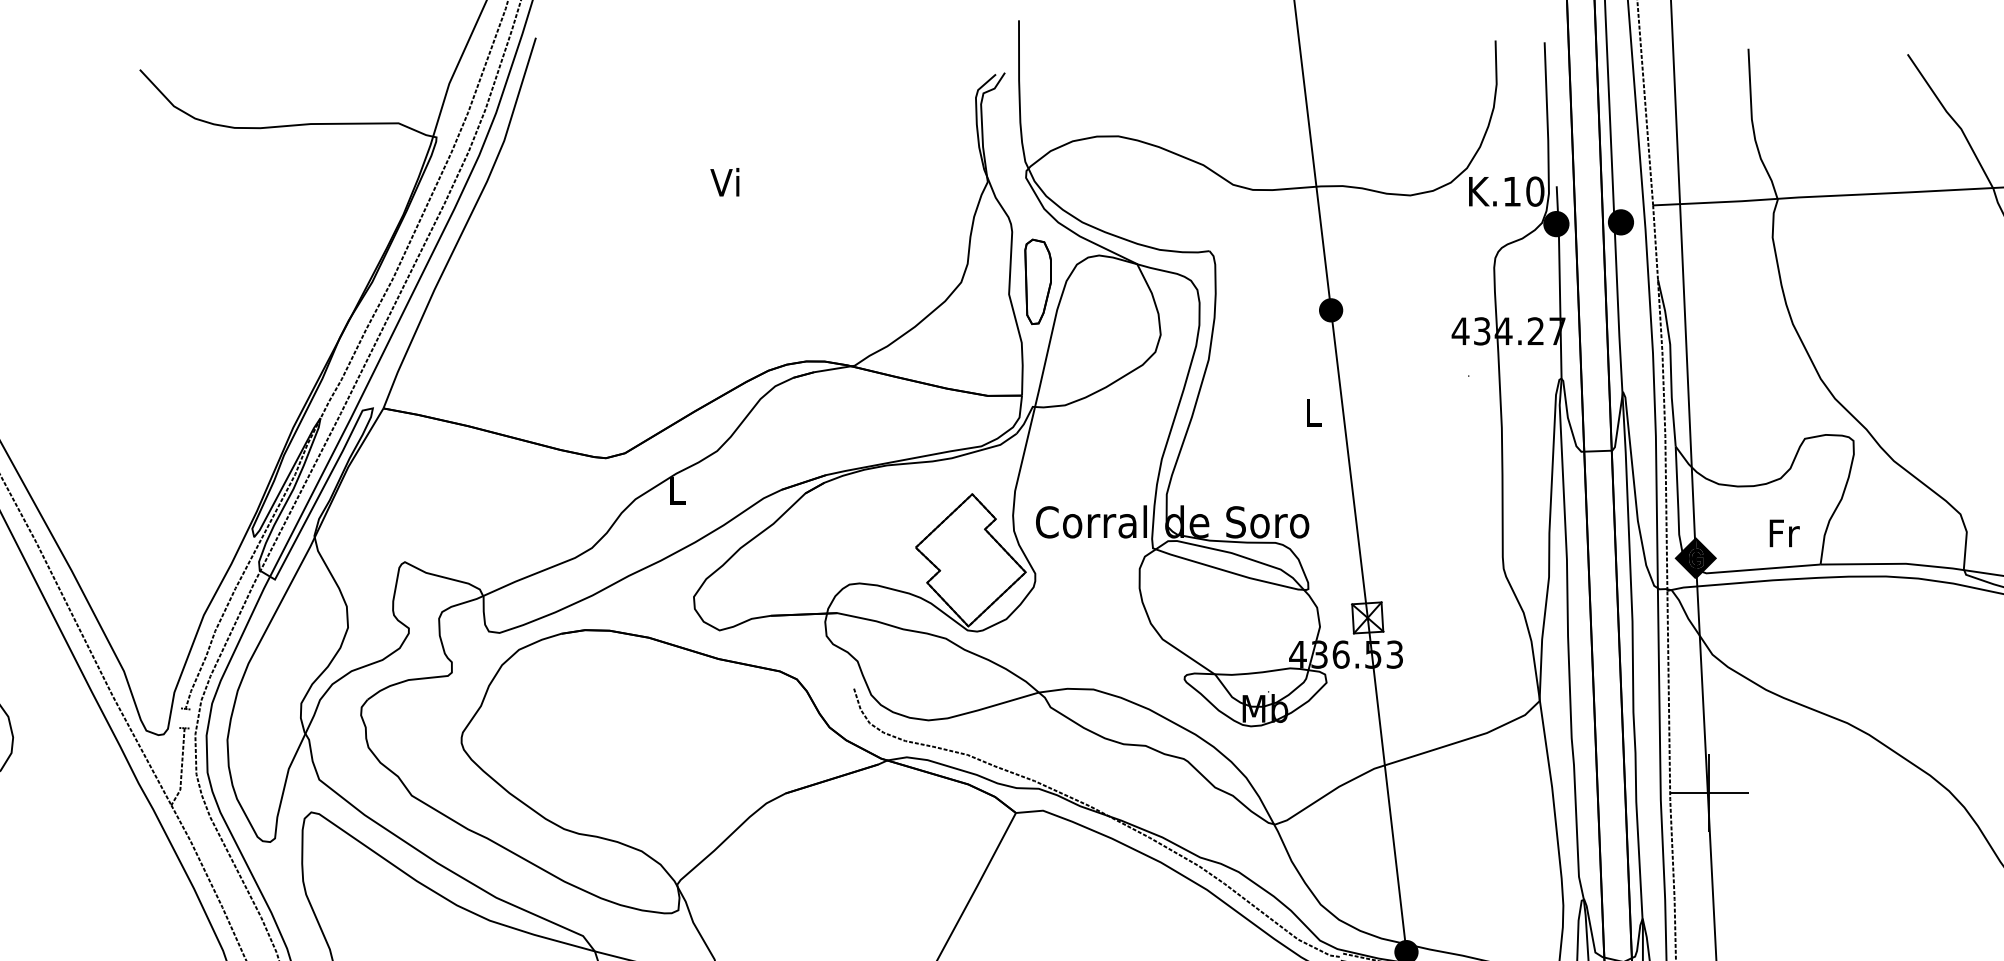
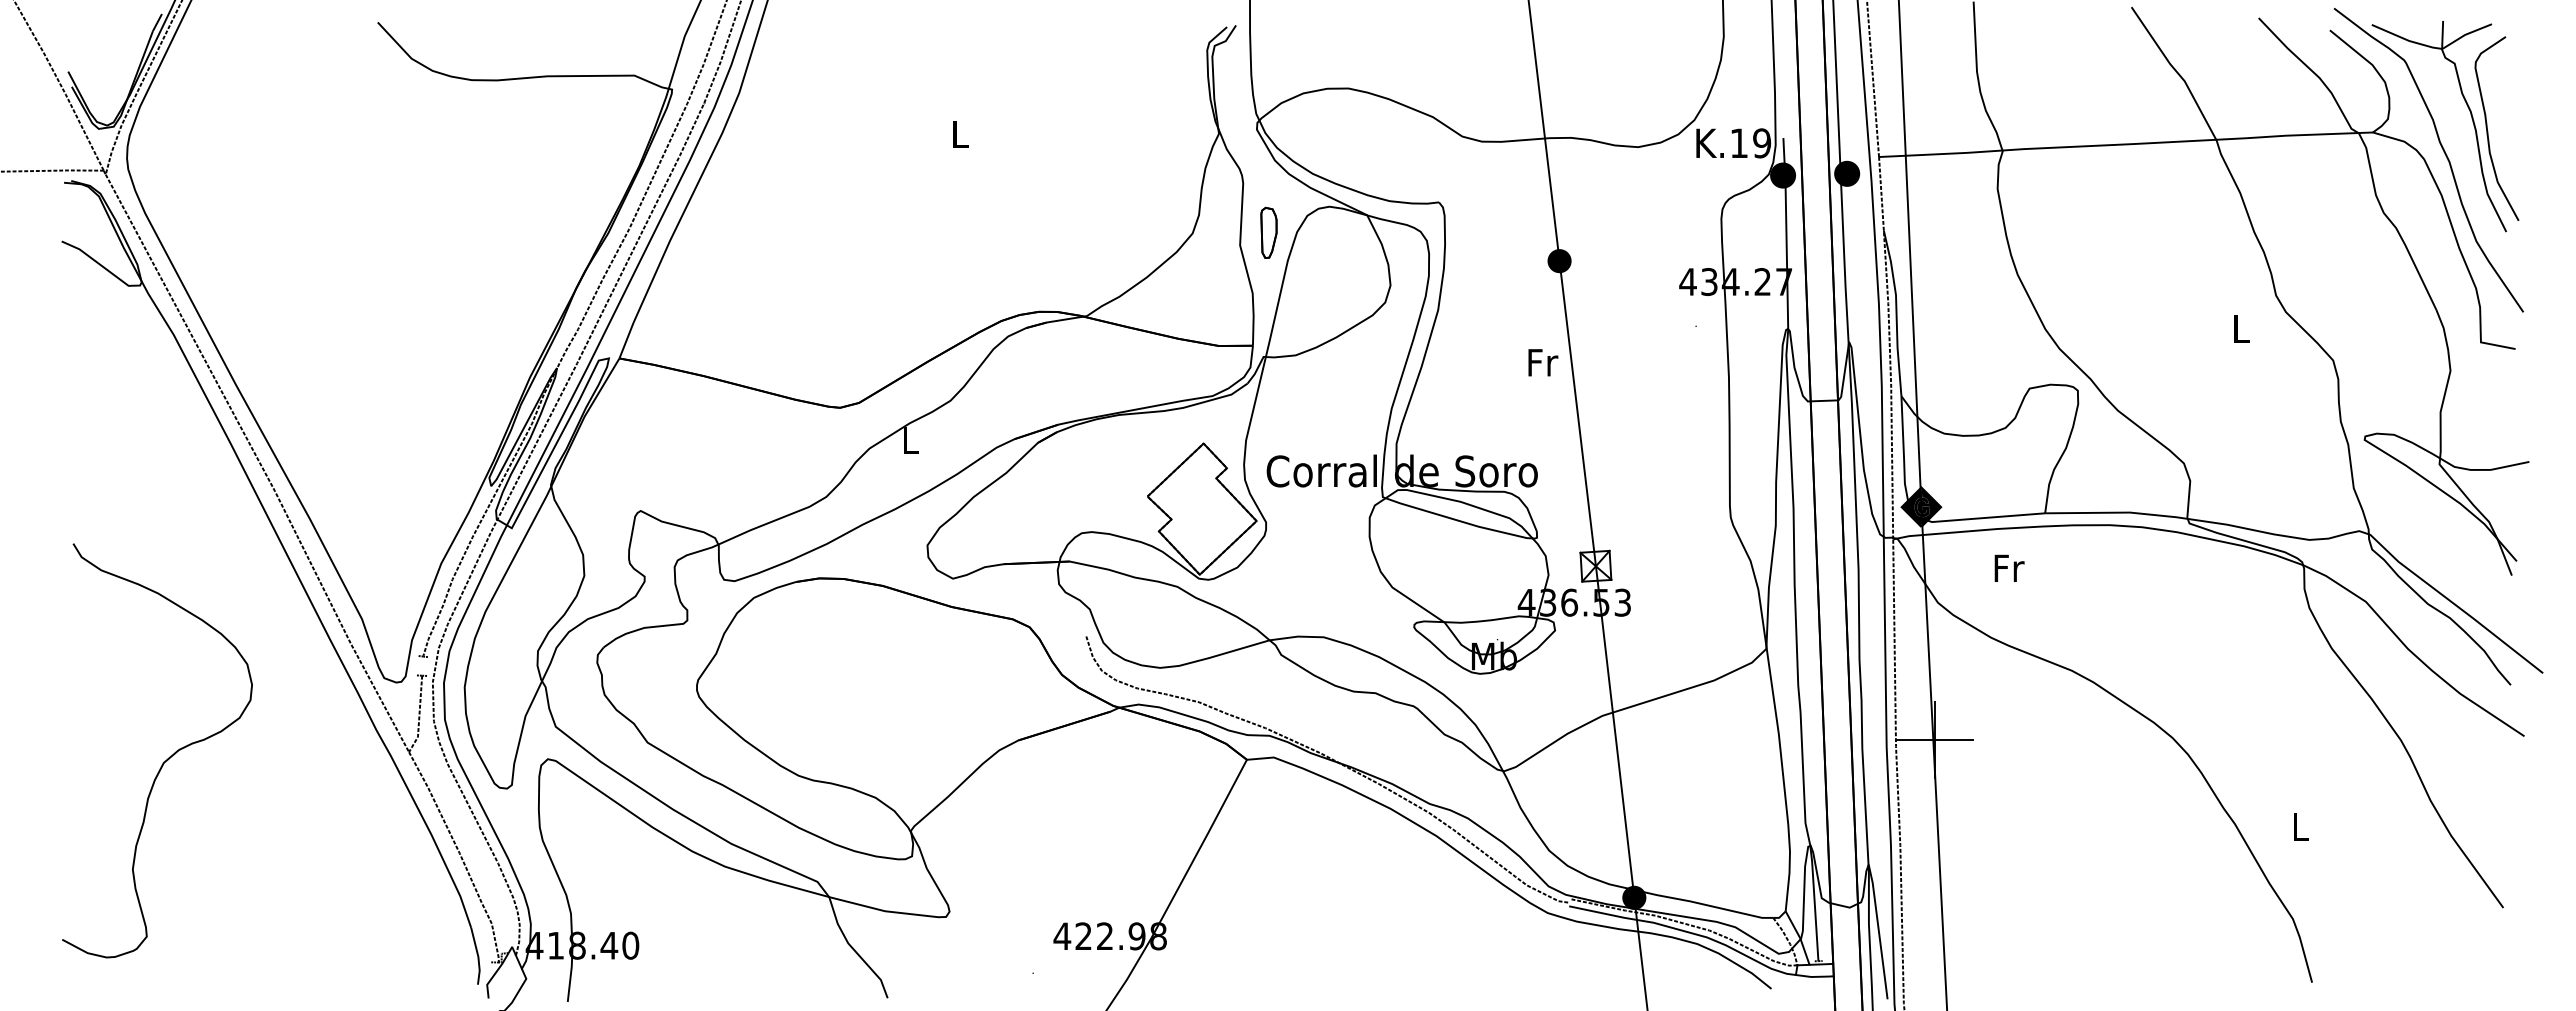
text: (724, 181) -> (957, 133), Vi -> L
text: (1535, 191) -> (1762, 143), K.10 -> K.19
part: (1037, 281) -> (1268, 232), size x0.6
text: (1314, 412) -> (1543, 362), L -> Fr
text: (1784, 532) -> (2009, 567), moved

